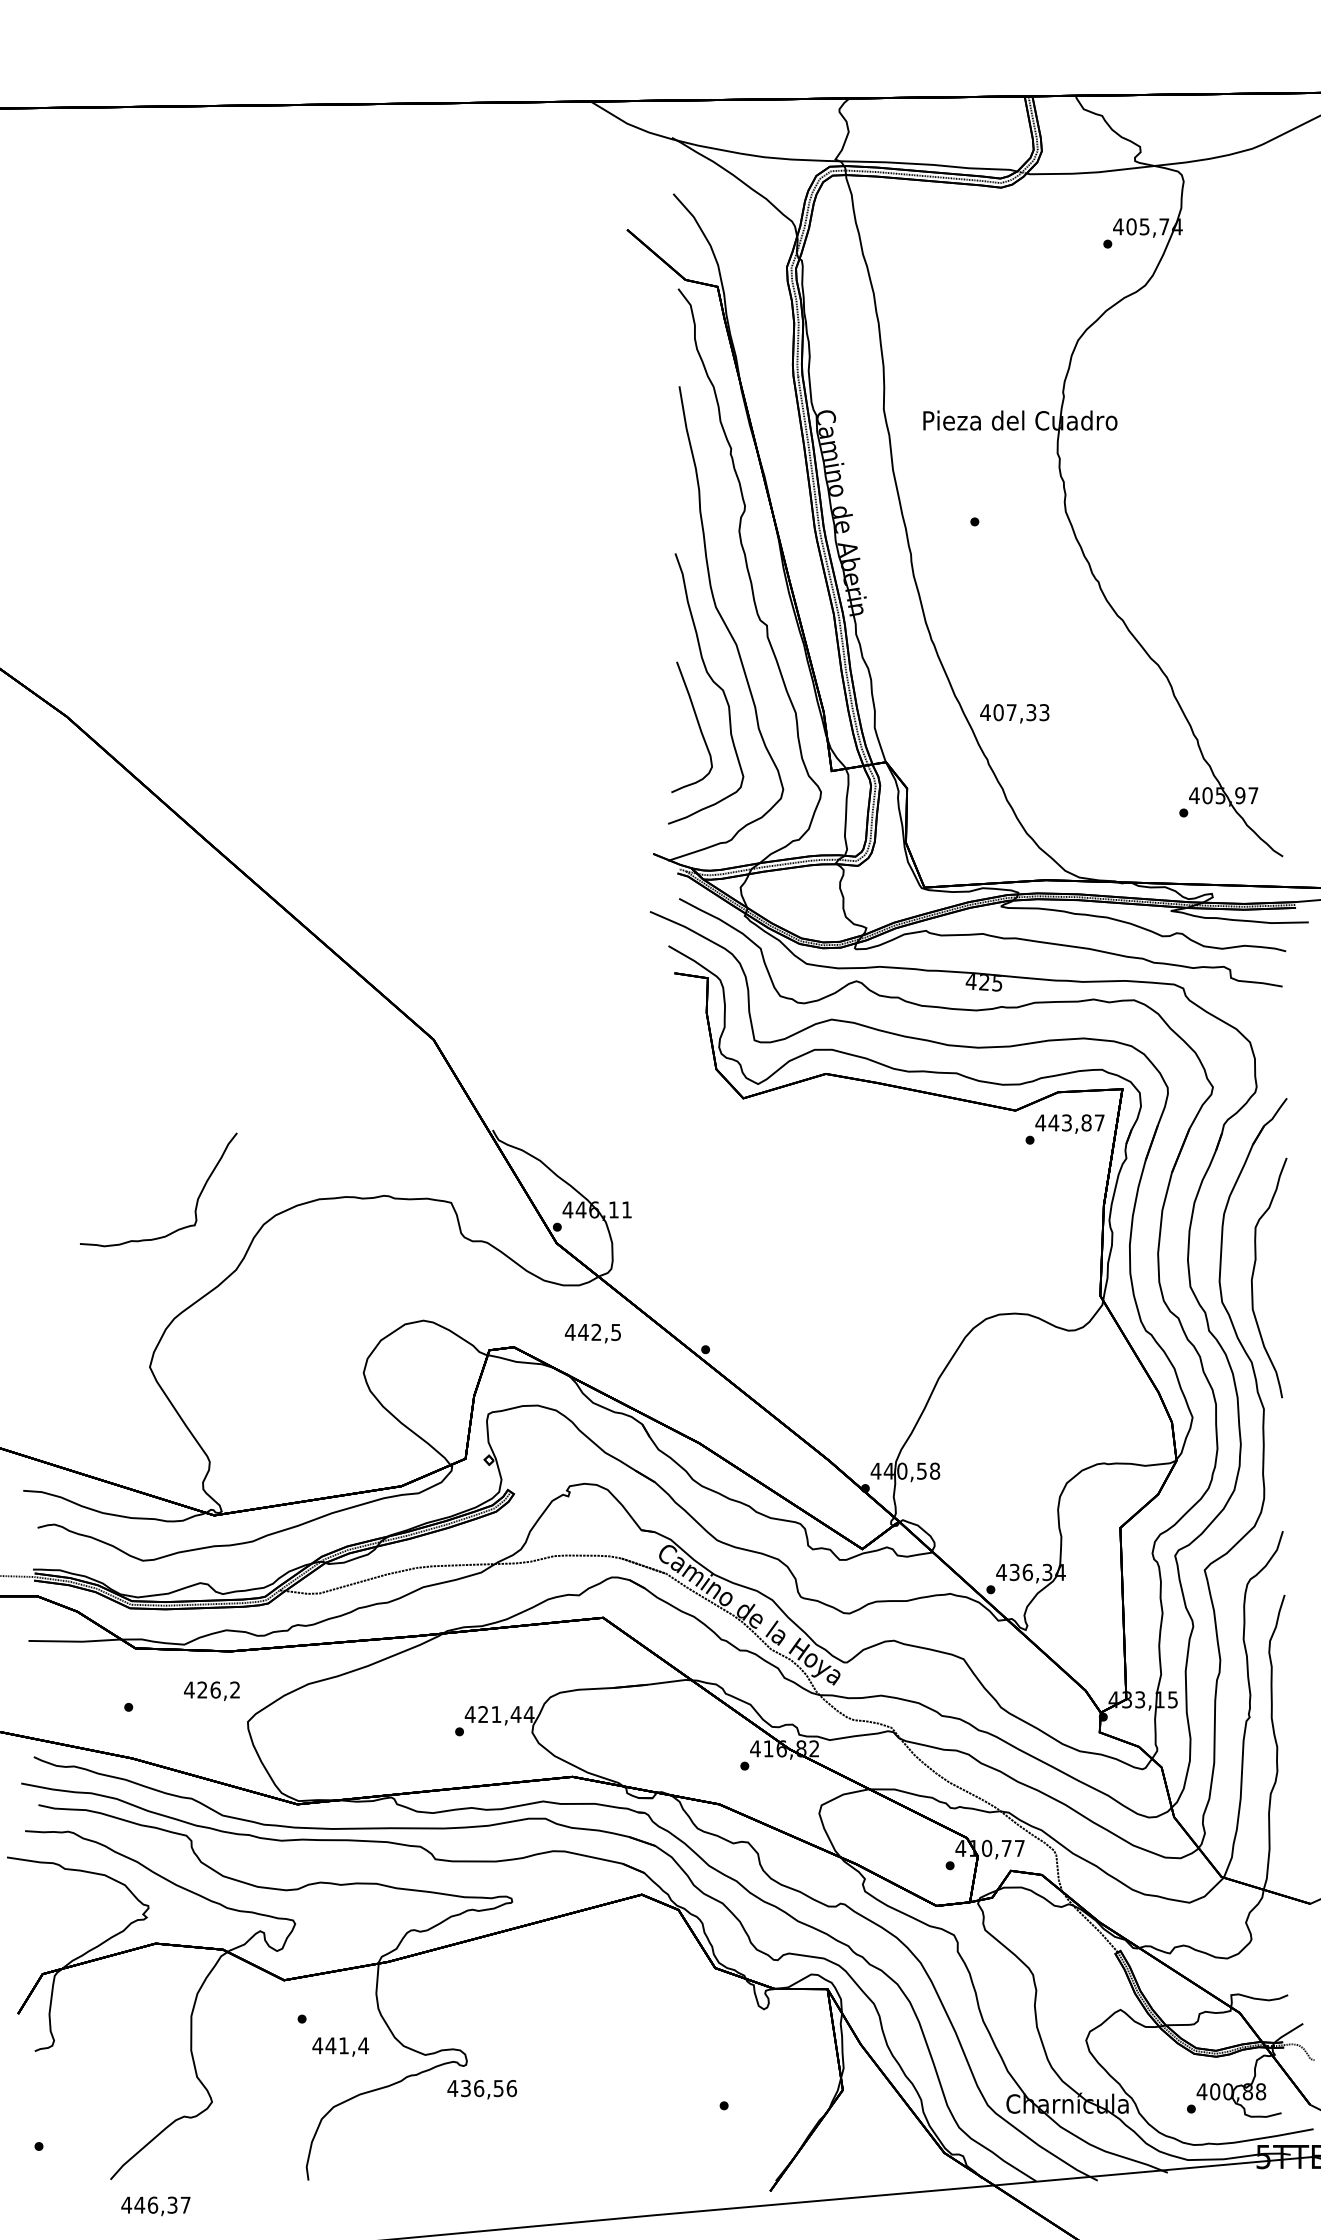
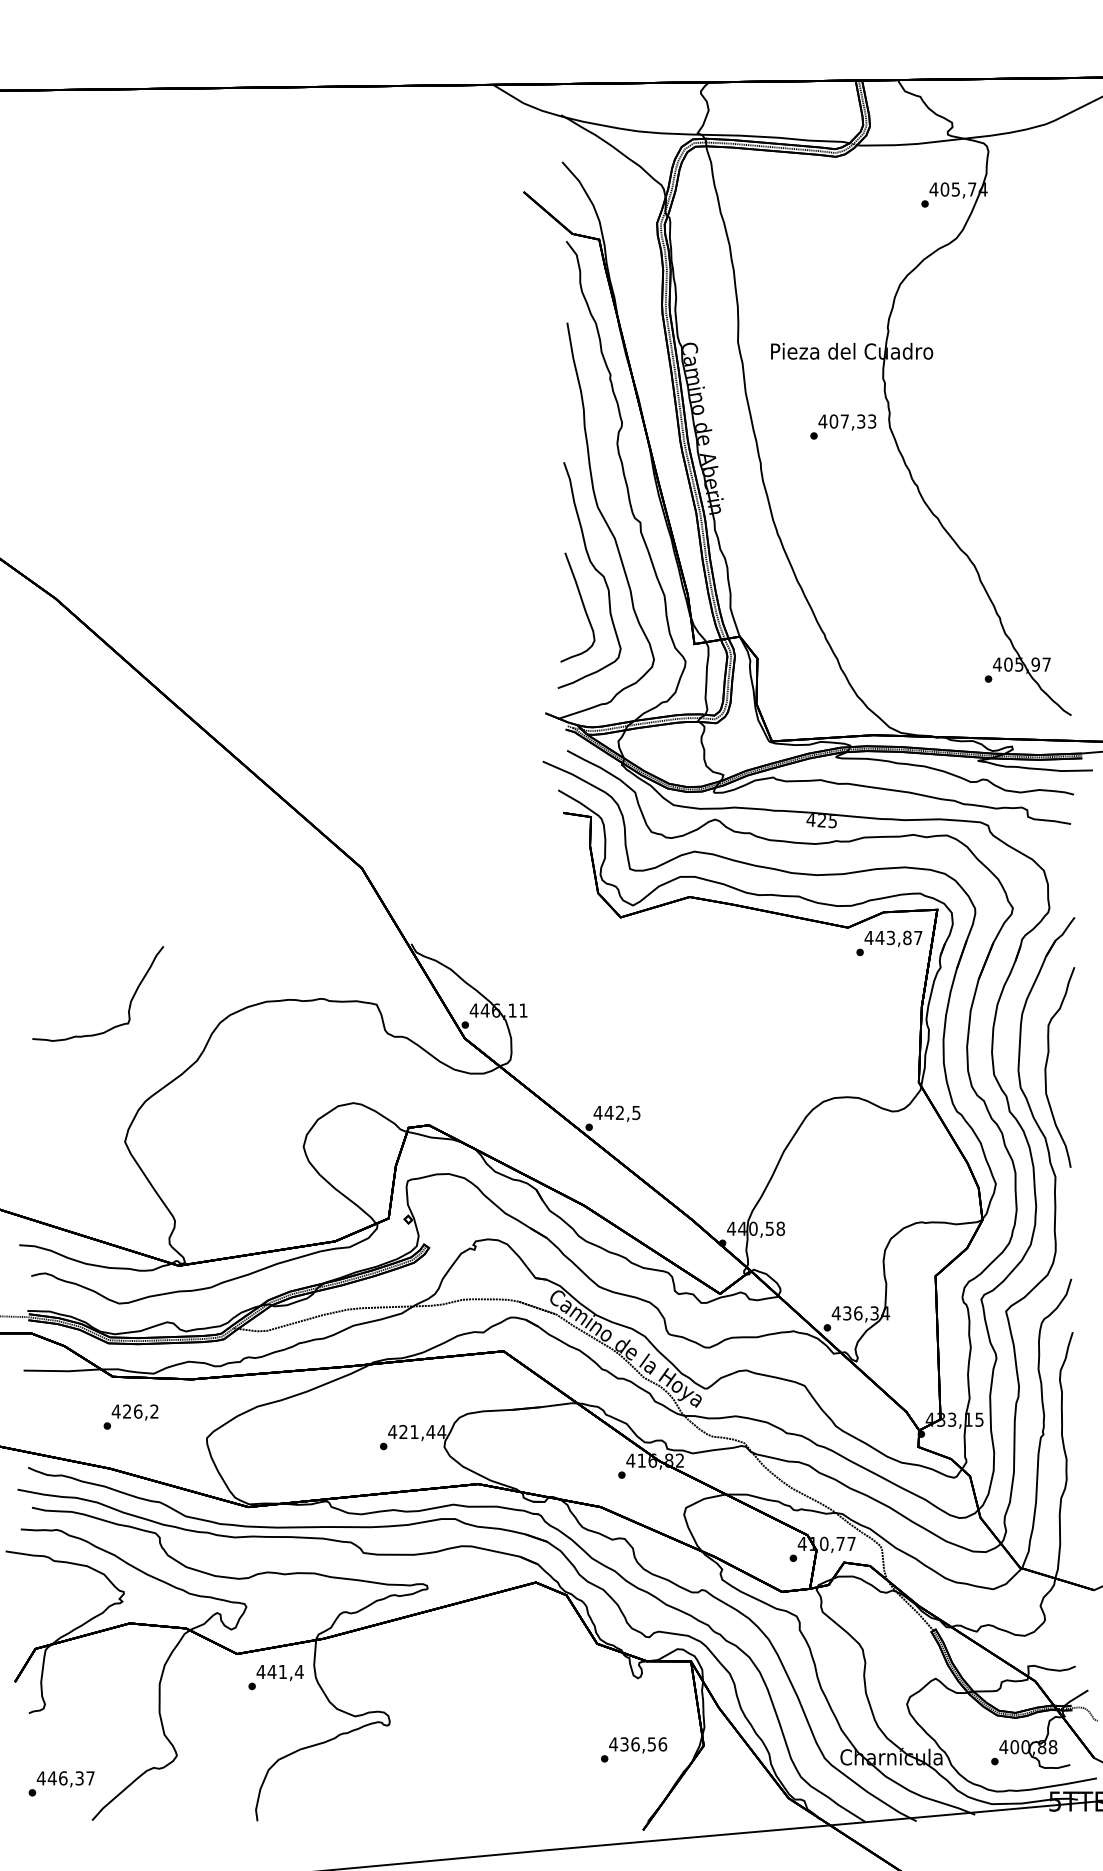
text: (1014, 713) -> (847, 422), moved
curve: (196, 1200) -> (129, 1002), moved
text: (592, 1333) -> (616, 1113), moved
text: (211, 1690) -> (134, 1411), moved
text: (340, 2046) -> (280, 1672), moved
text: (481, 2089) -> (637, 1745), moved
text: (155, 2206) -> (65, 1779), moved

